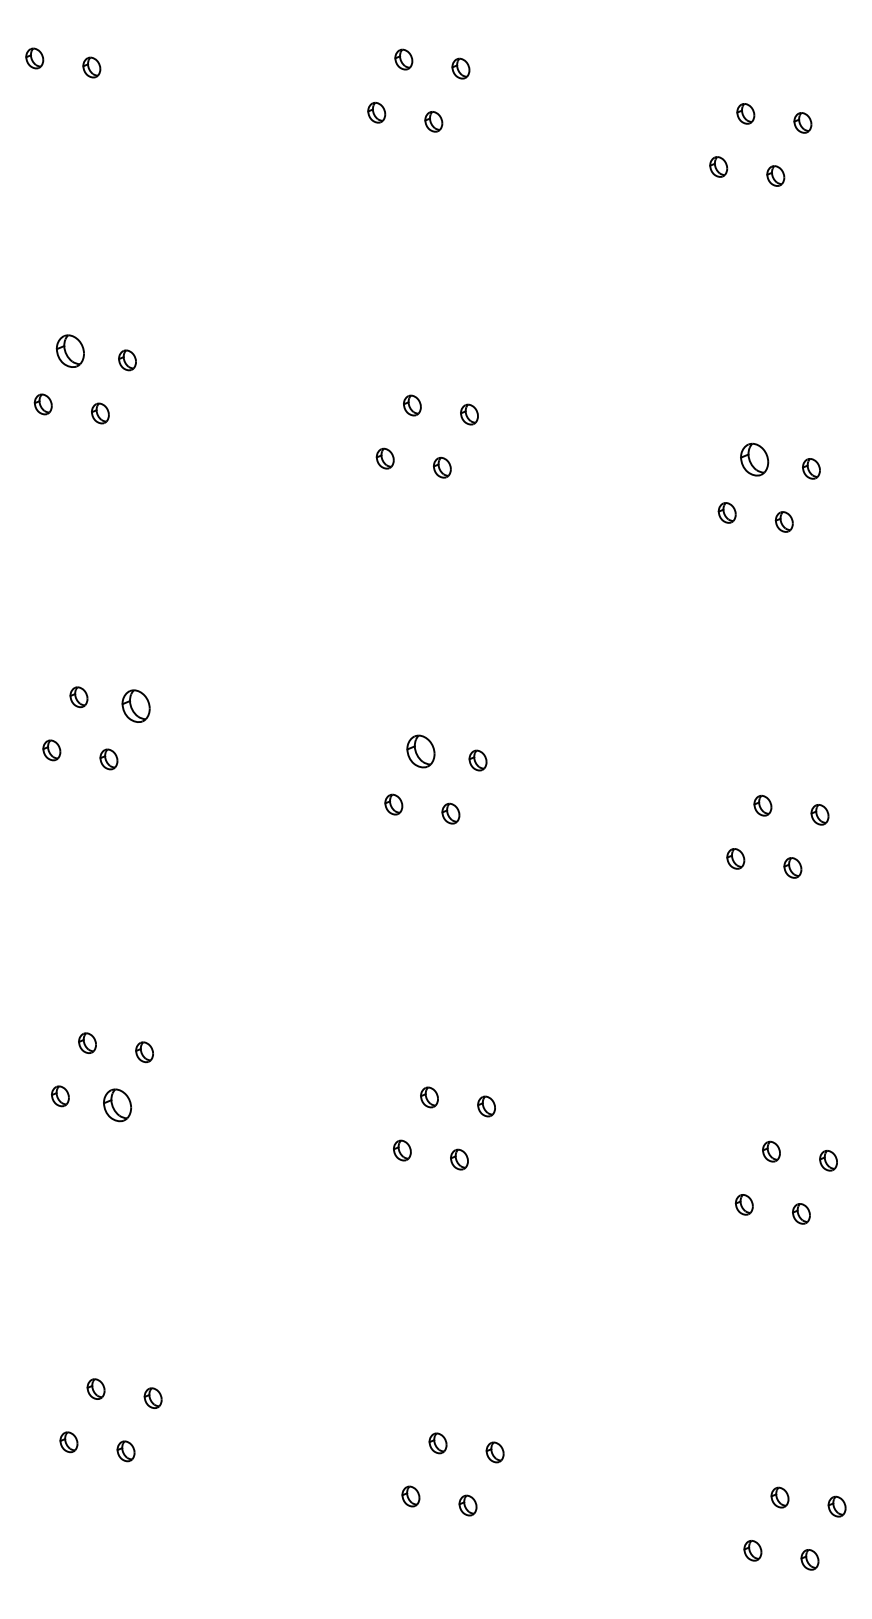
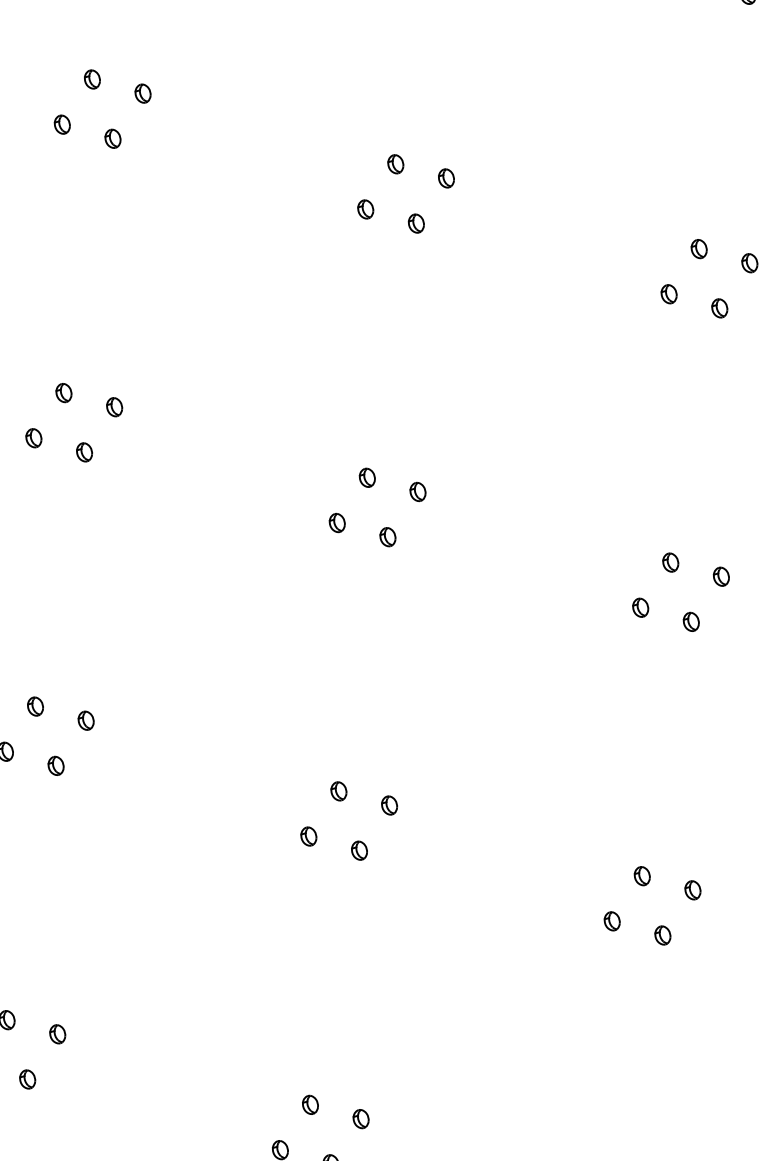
part: (70, 351) -> (92, 79), size x0.62
part: (753, 459) -> (698, 248), size x0.62
part: (135, 706) -> (114, 407), size x0.62
part: (420, 751) -> (366, 477), size x0.62
part: (117, 1105) -> (56, 766), size x0.62

